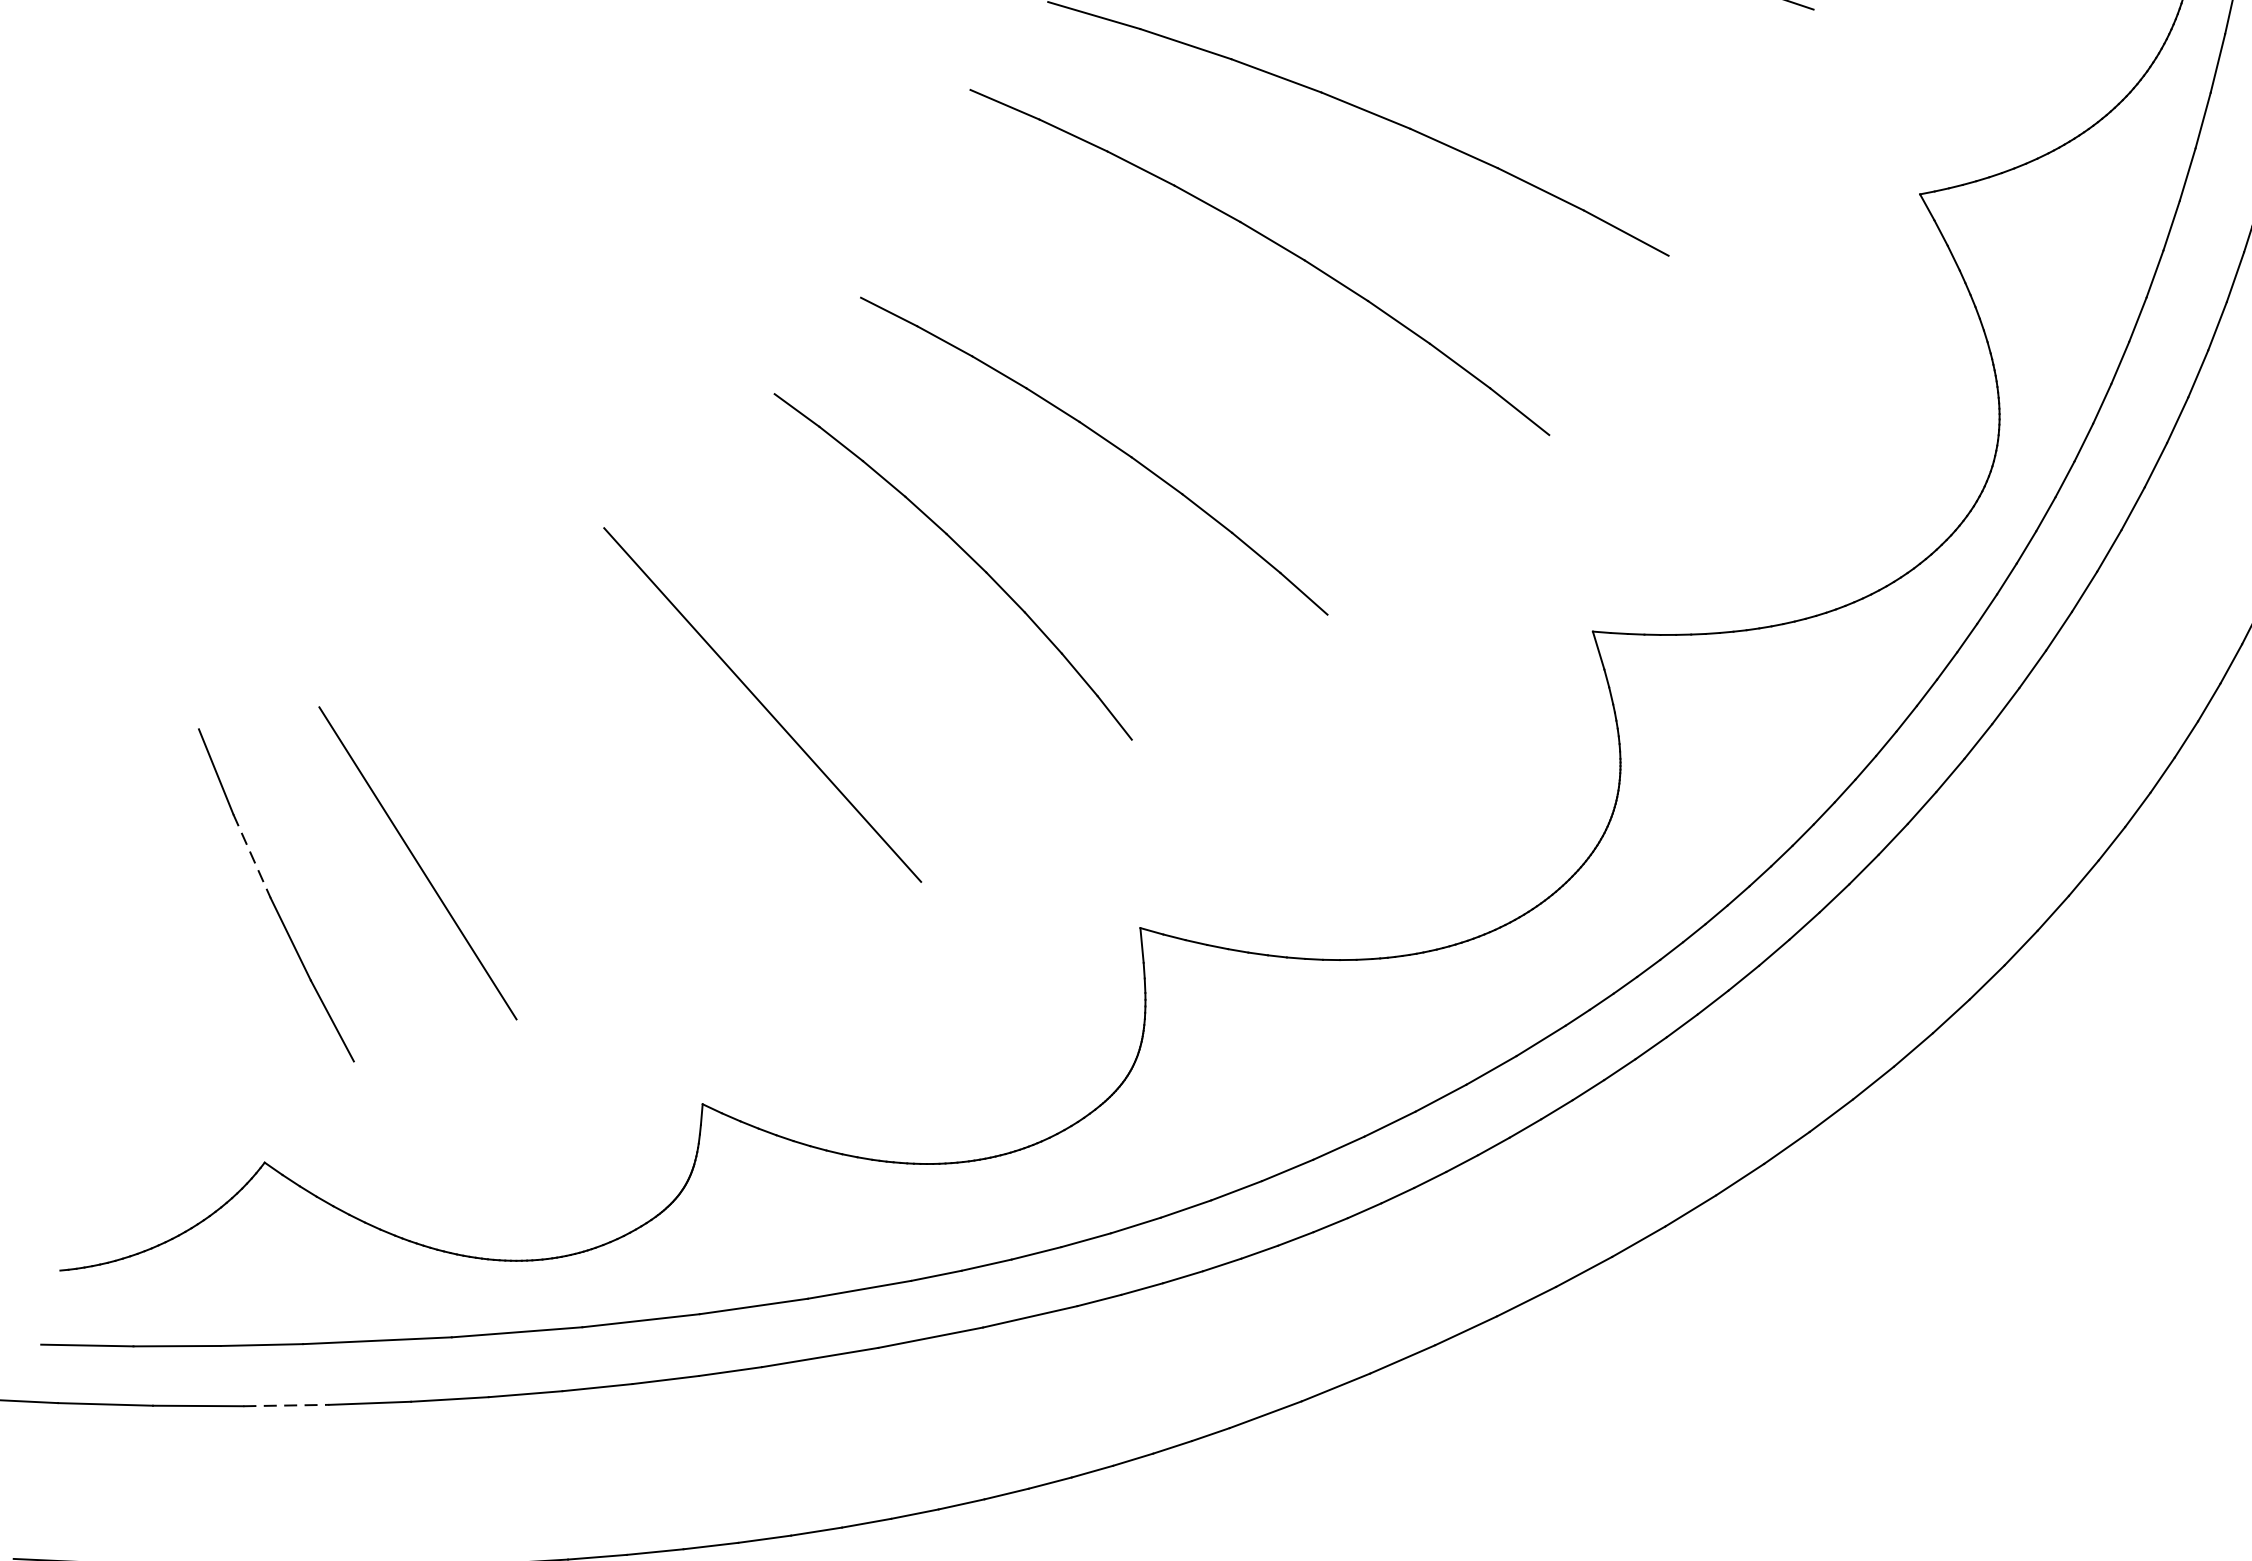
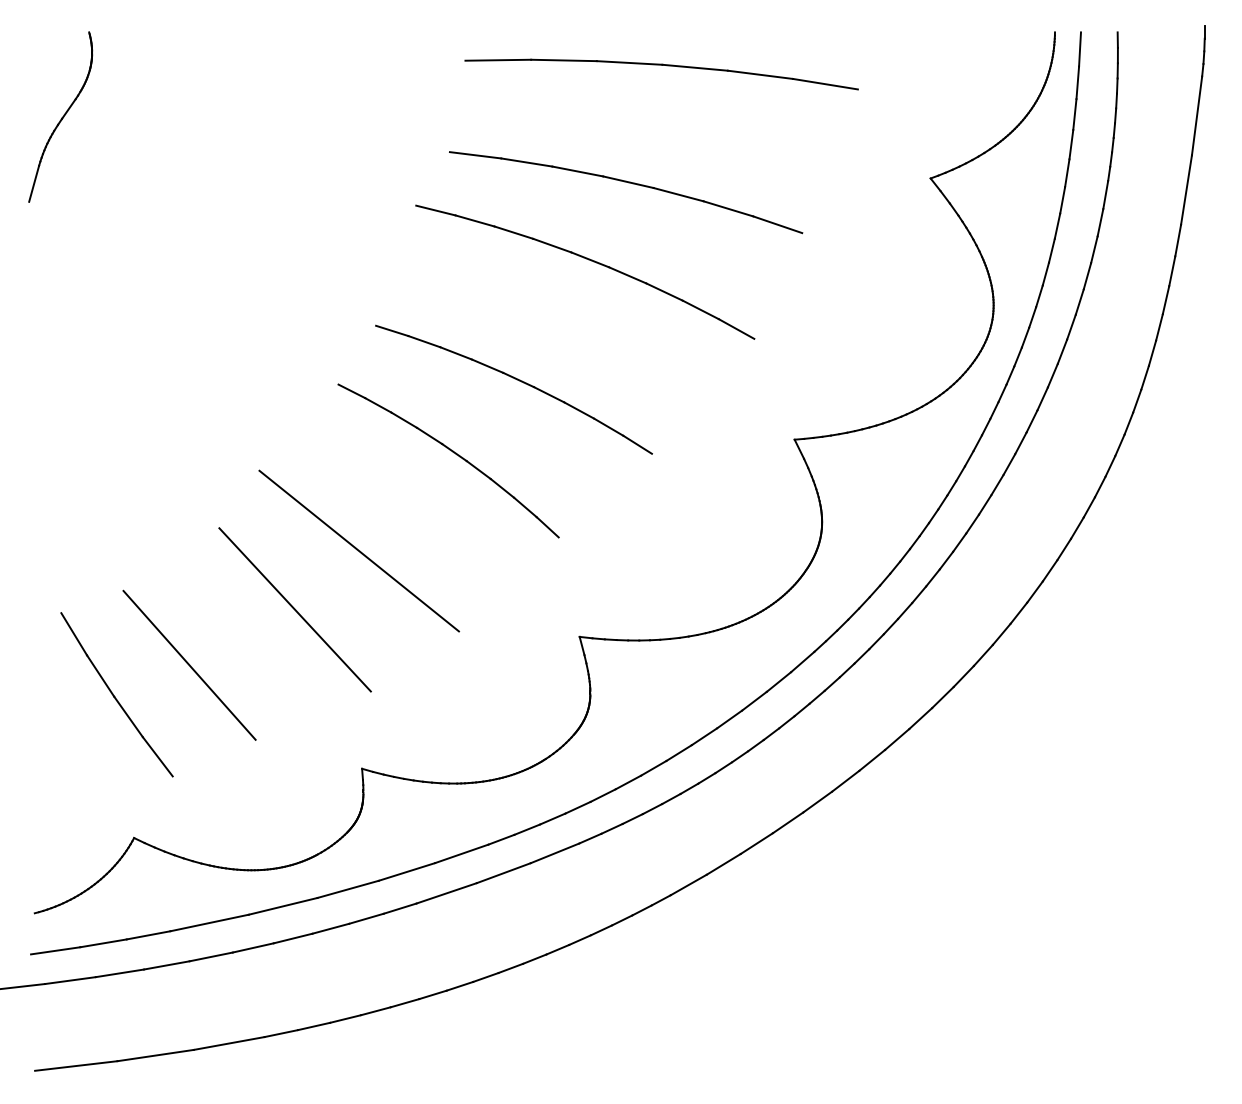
line: (626, 792) -> (294, 609), added
line: (251, 856) -> (100, 676), dashed -> solid
line: (287, 1405) -> (167, 965), dashed -> solid

